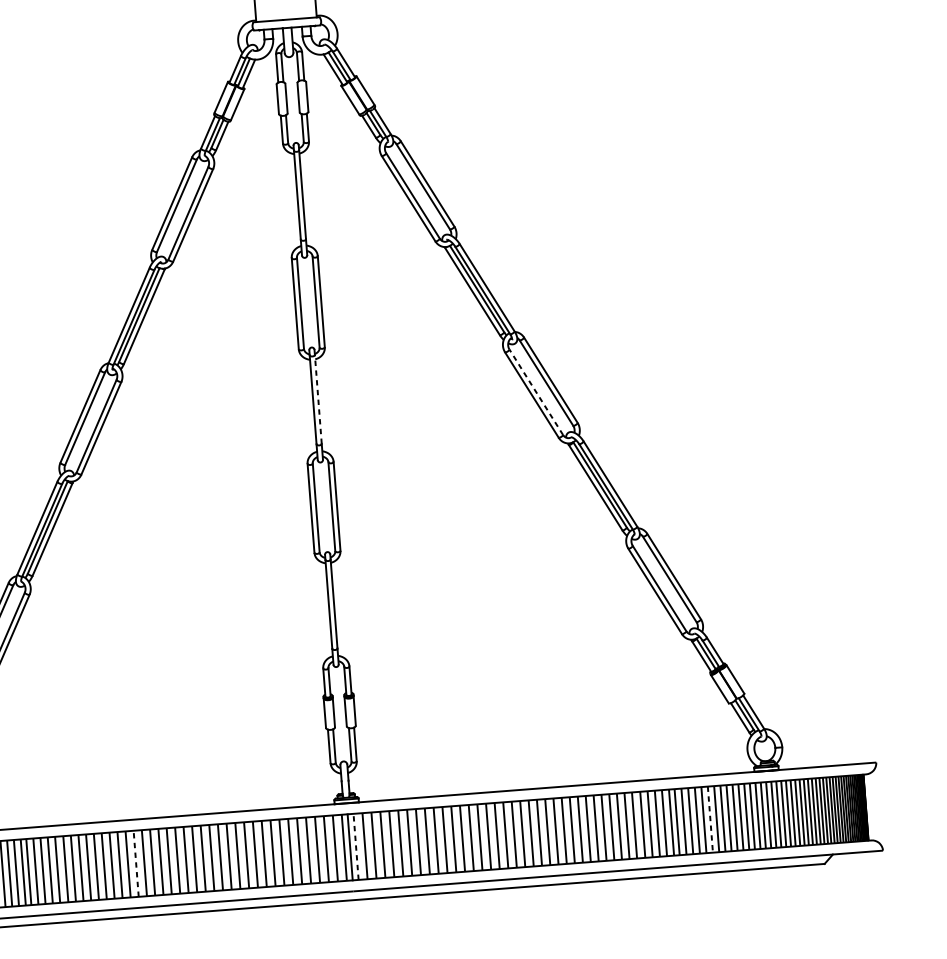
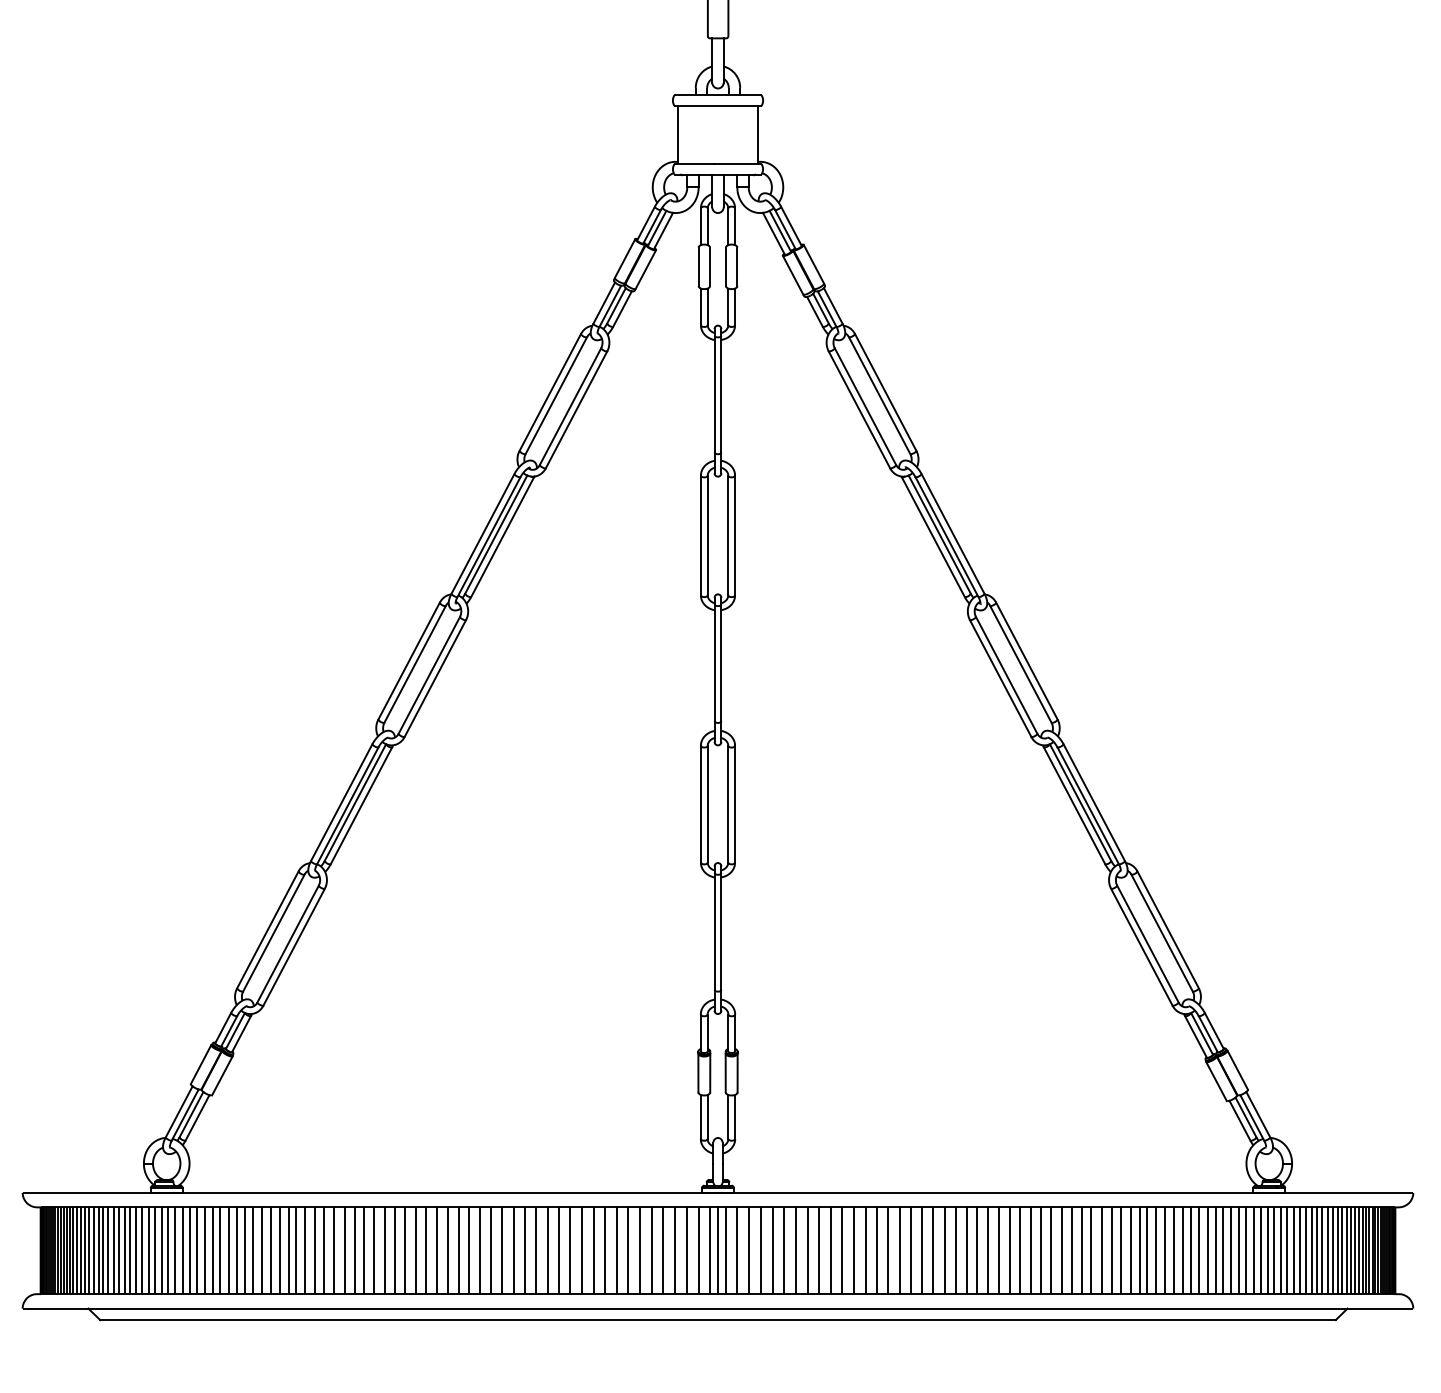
line: (536, 391) -> (1006, 674), dashed -> solid
line: (318, 399) -> (721, 662), dashed -> solid
line: (710, 820) -> (1191, 1251), dashed -> solid
line: (355, 846) -> (725, 1250), dashed -> solid
line: (135, 863) -> (436, 1250), dashed -> solid

